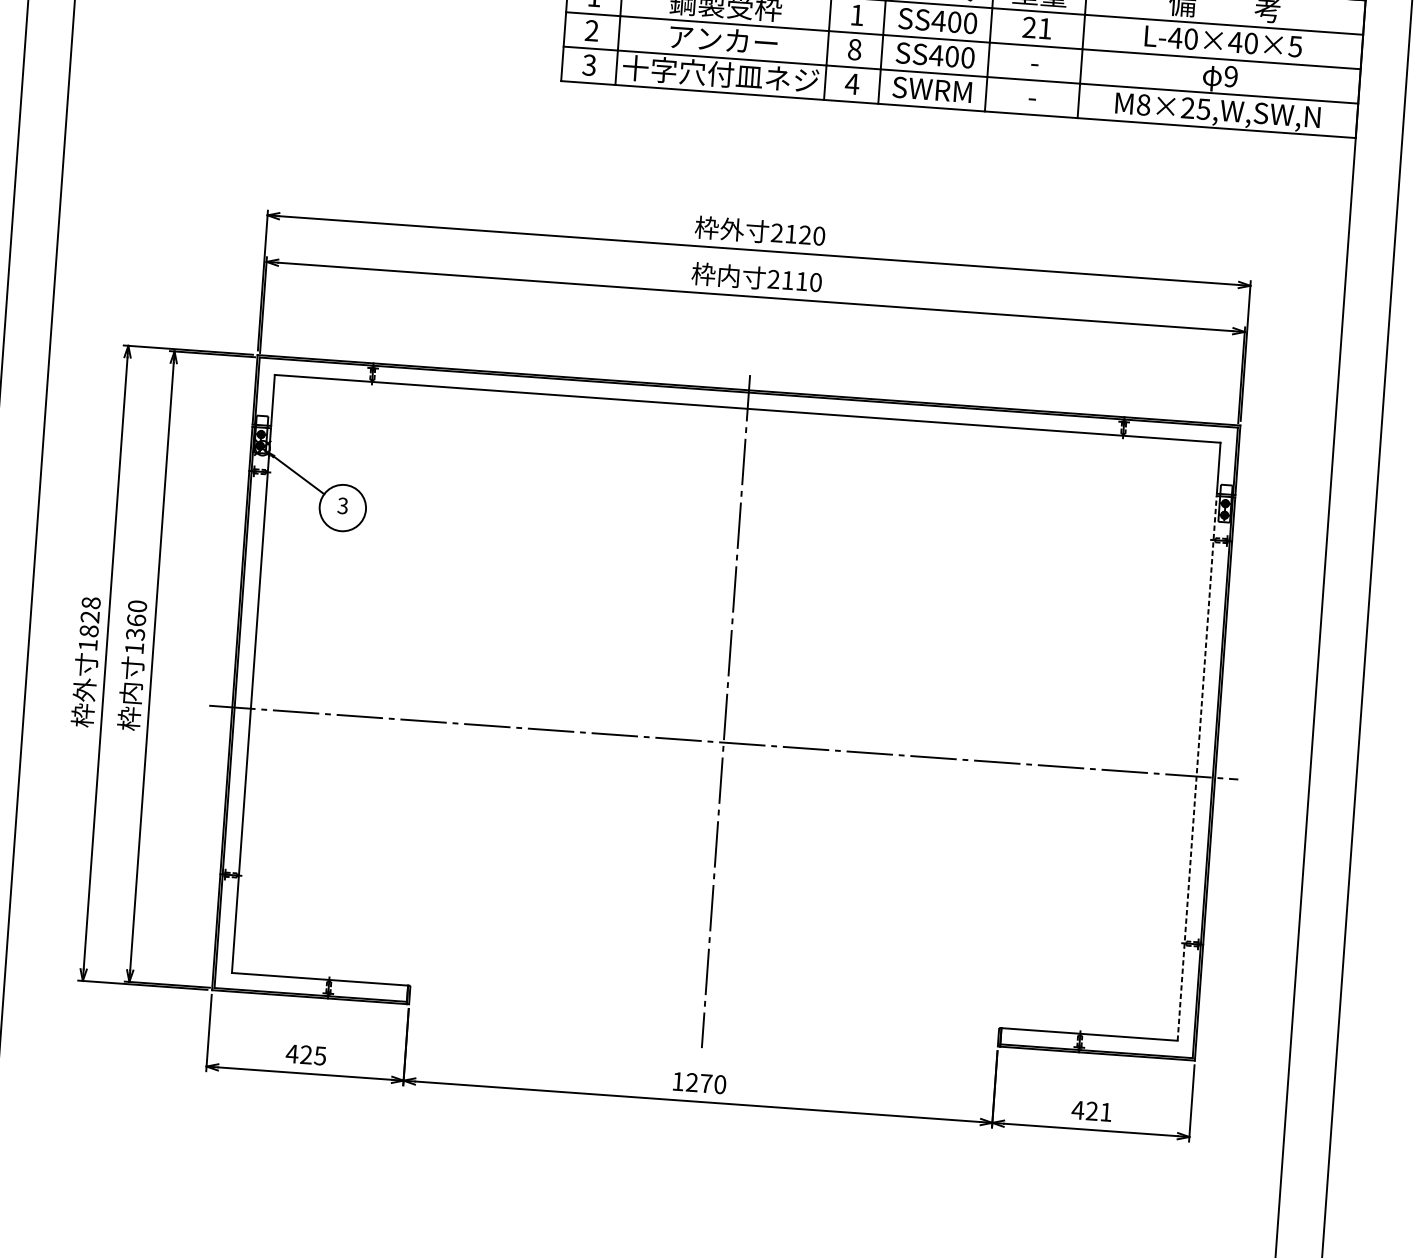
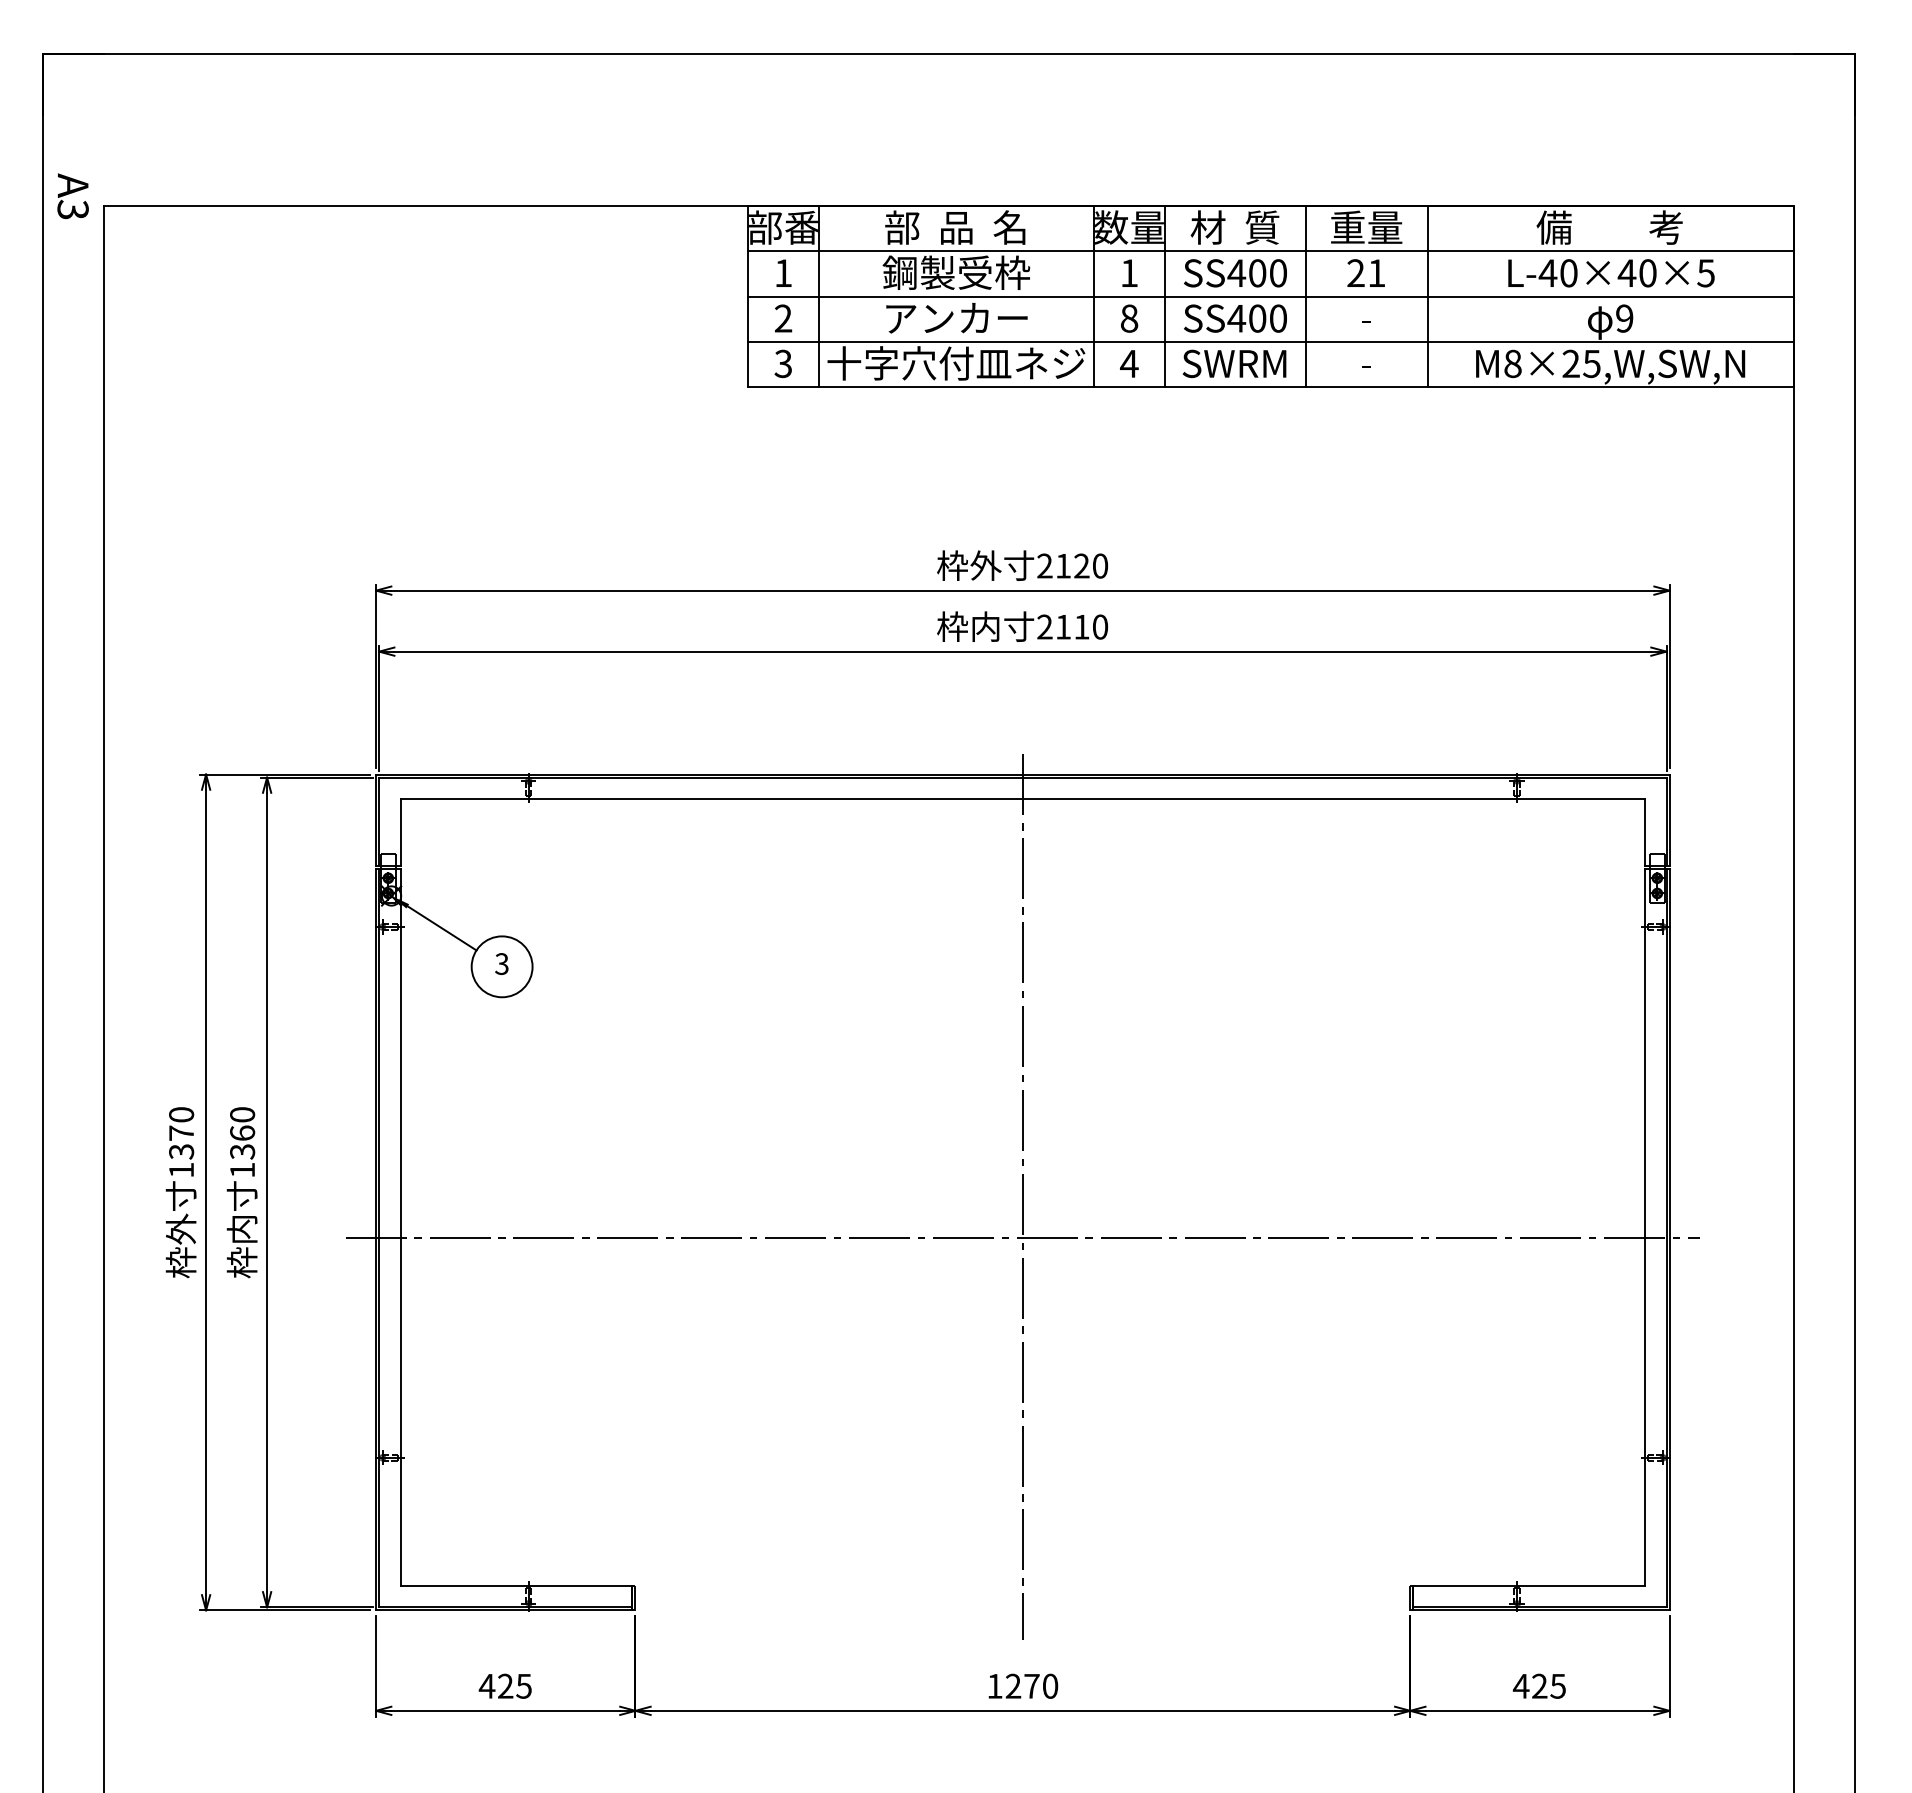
text: (90, 617) -> (181, 1133), 1828 -> 1370
line: (1197, 768) -> (1645, 1227), dashed -> solid
text: (1105, 1112) -> (1557, 1686), 421 -> 425

